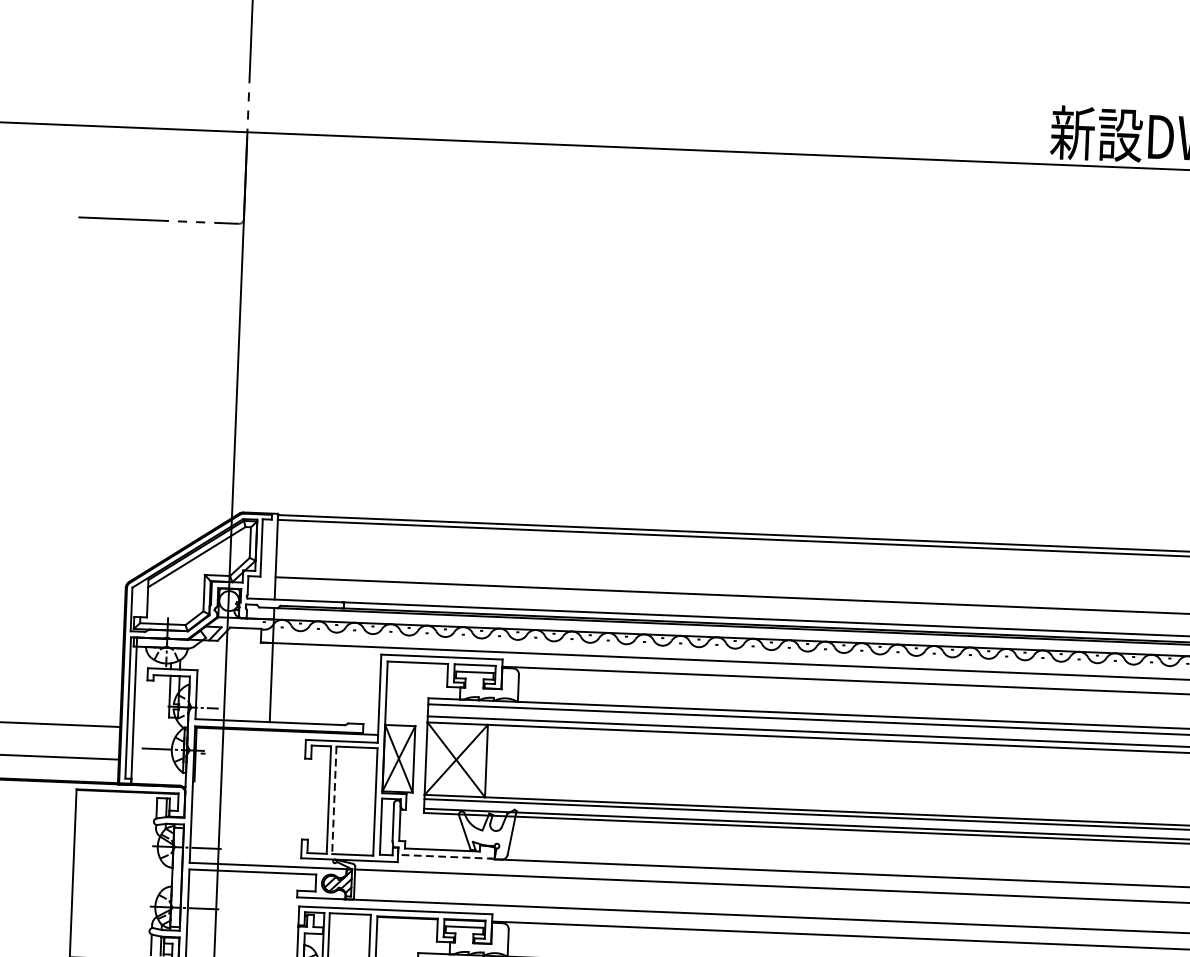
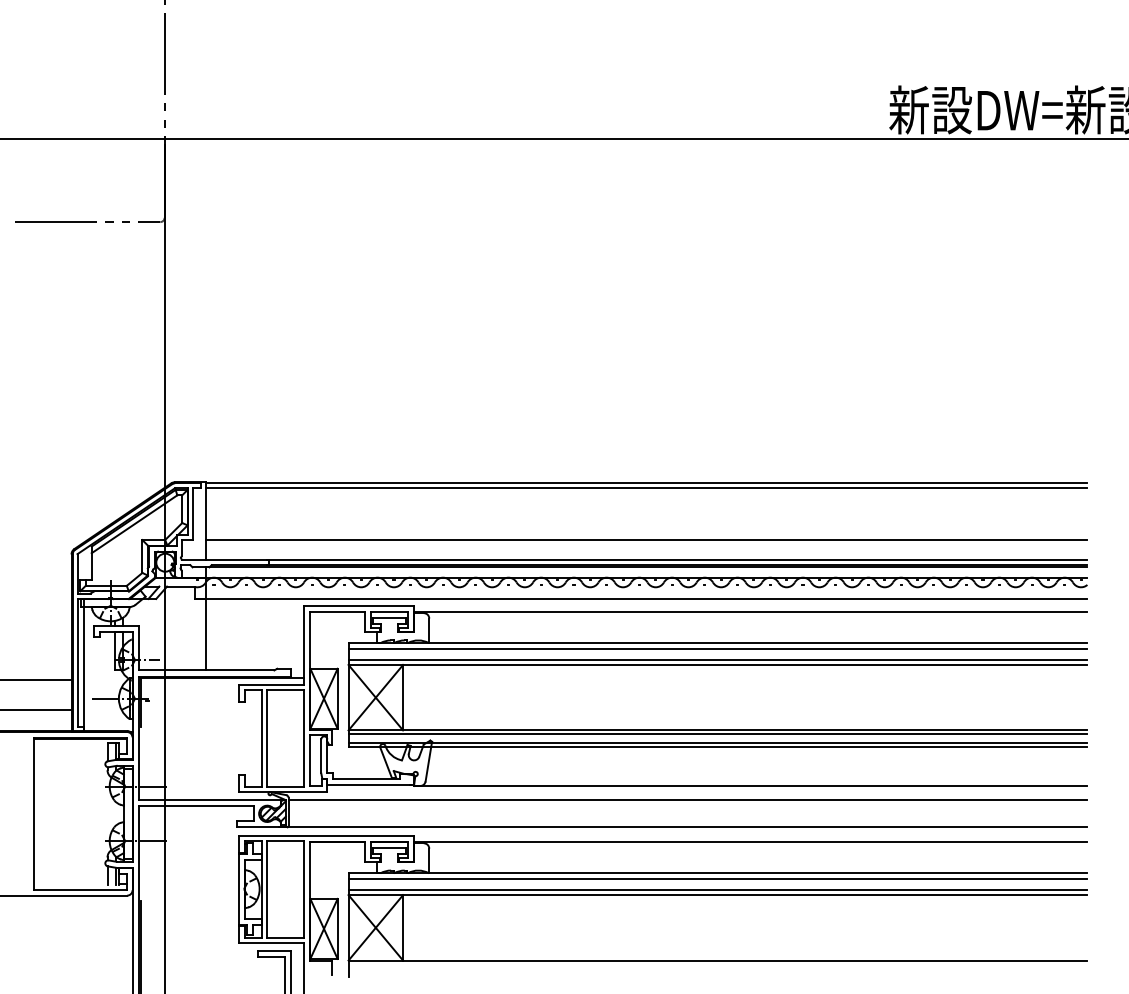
line: (334, 800) -> (267, 738), dashed -> solid
line: (446, 856) -> (370, 785), dashed -> solid

